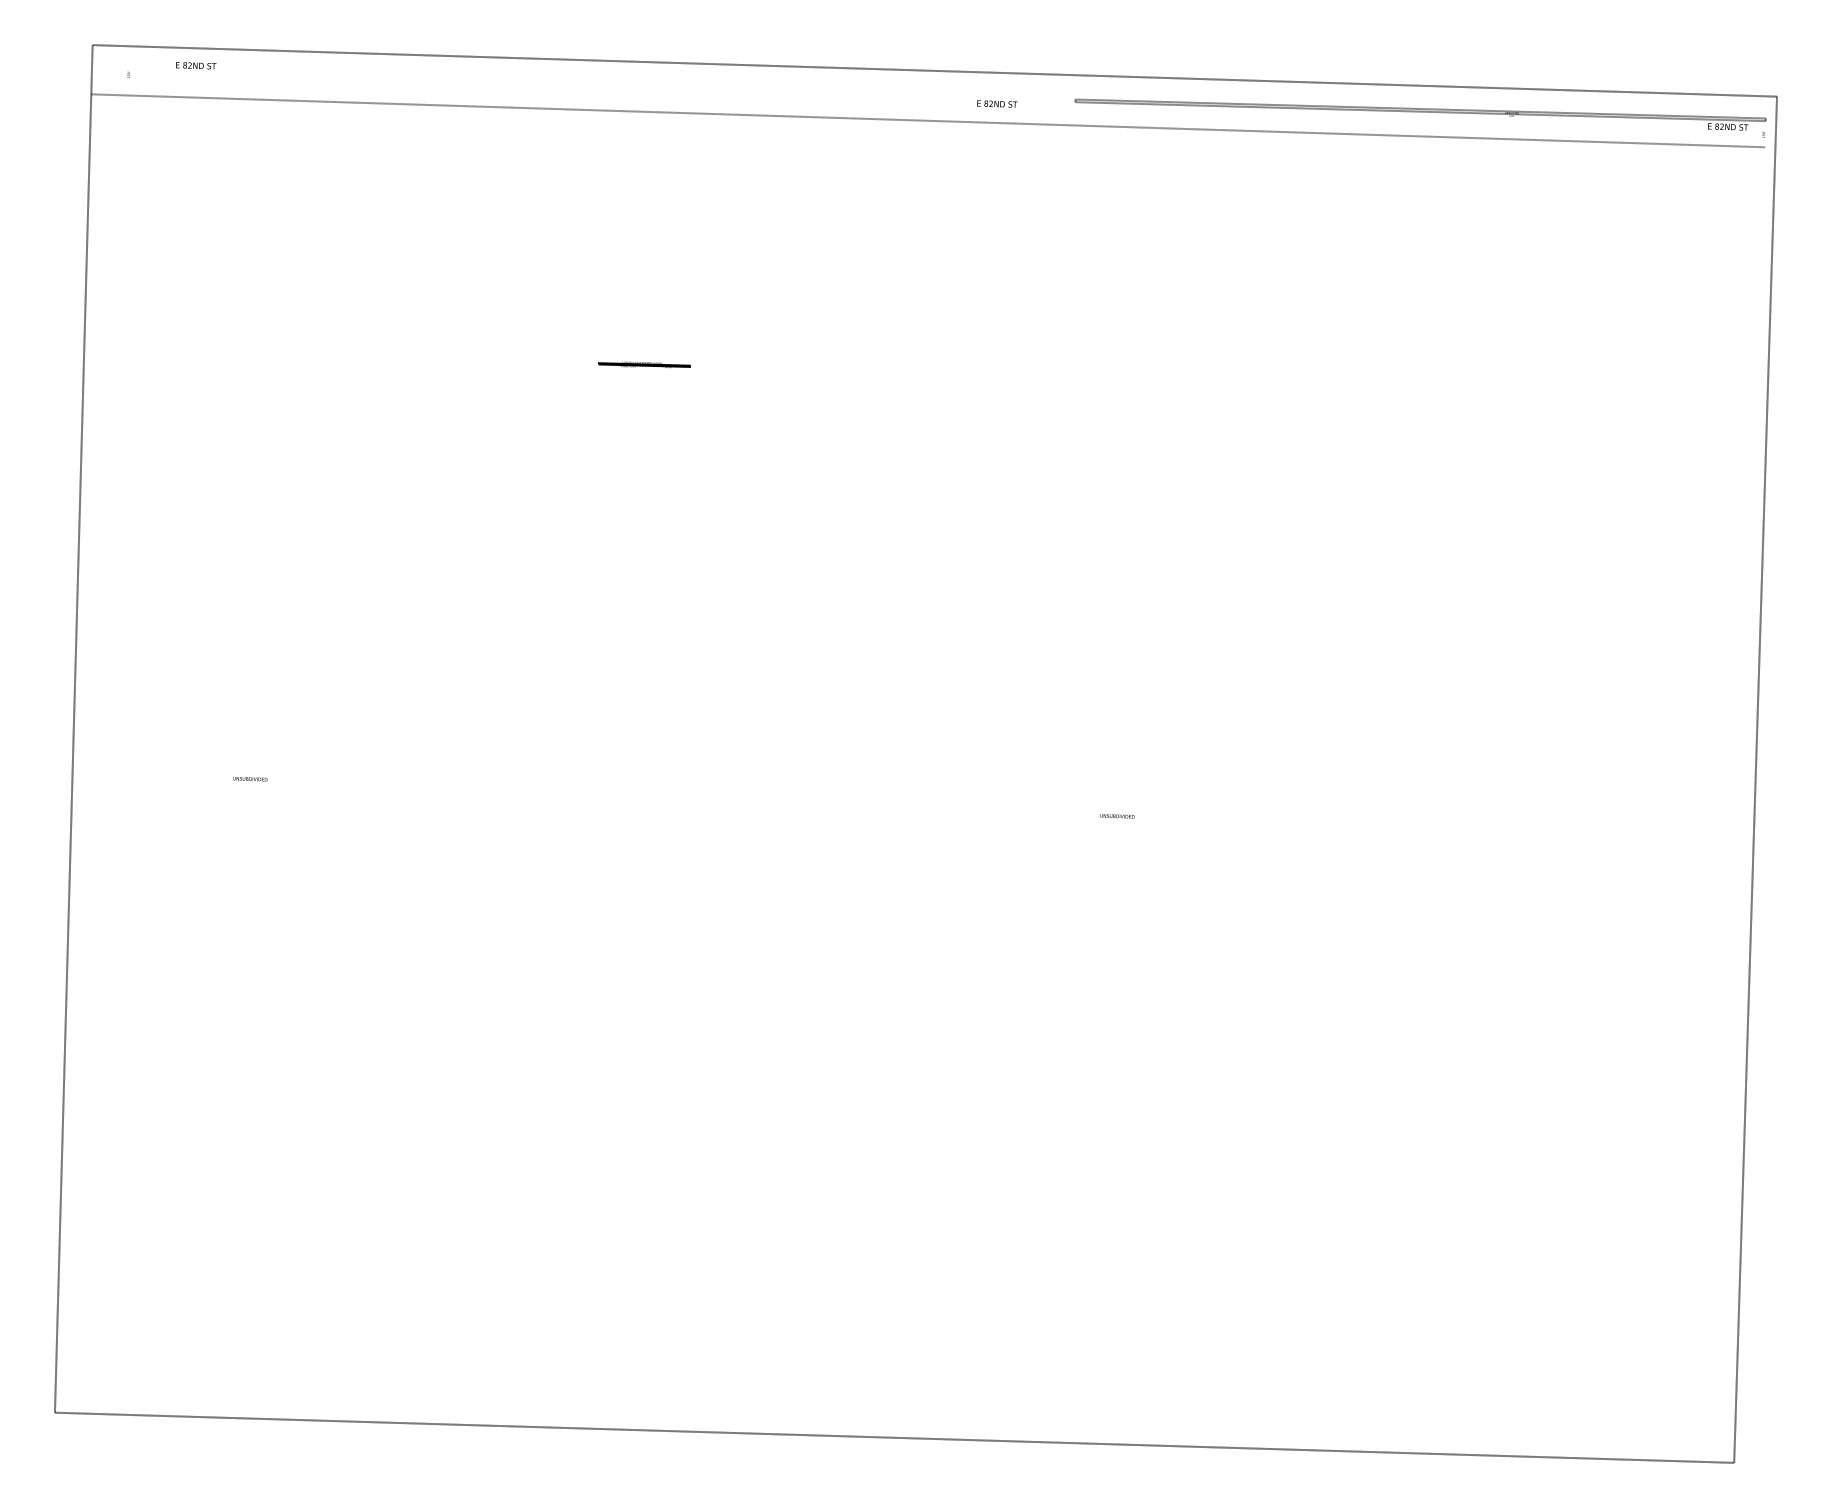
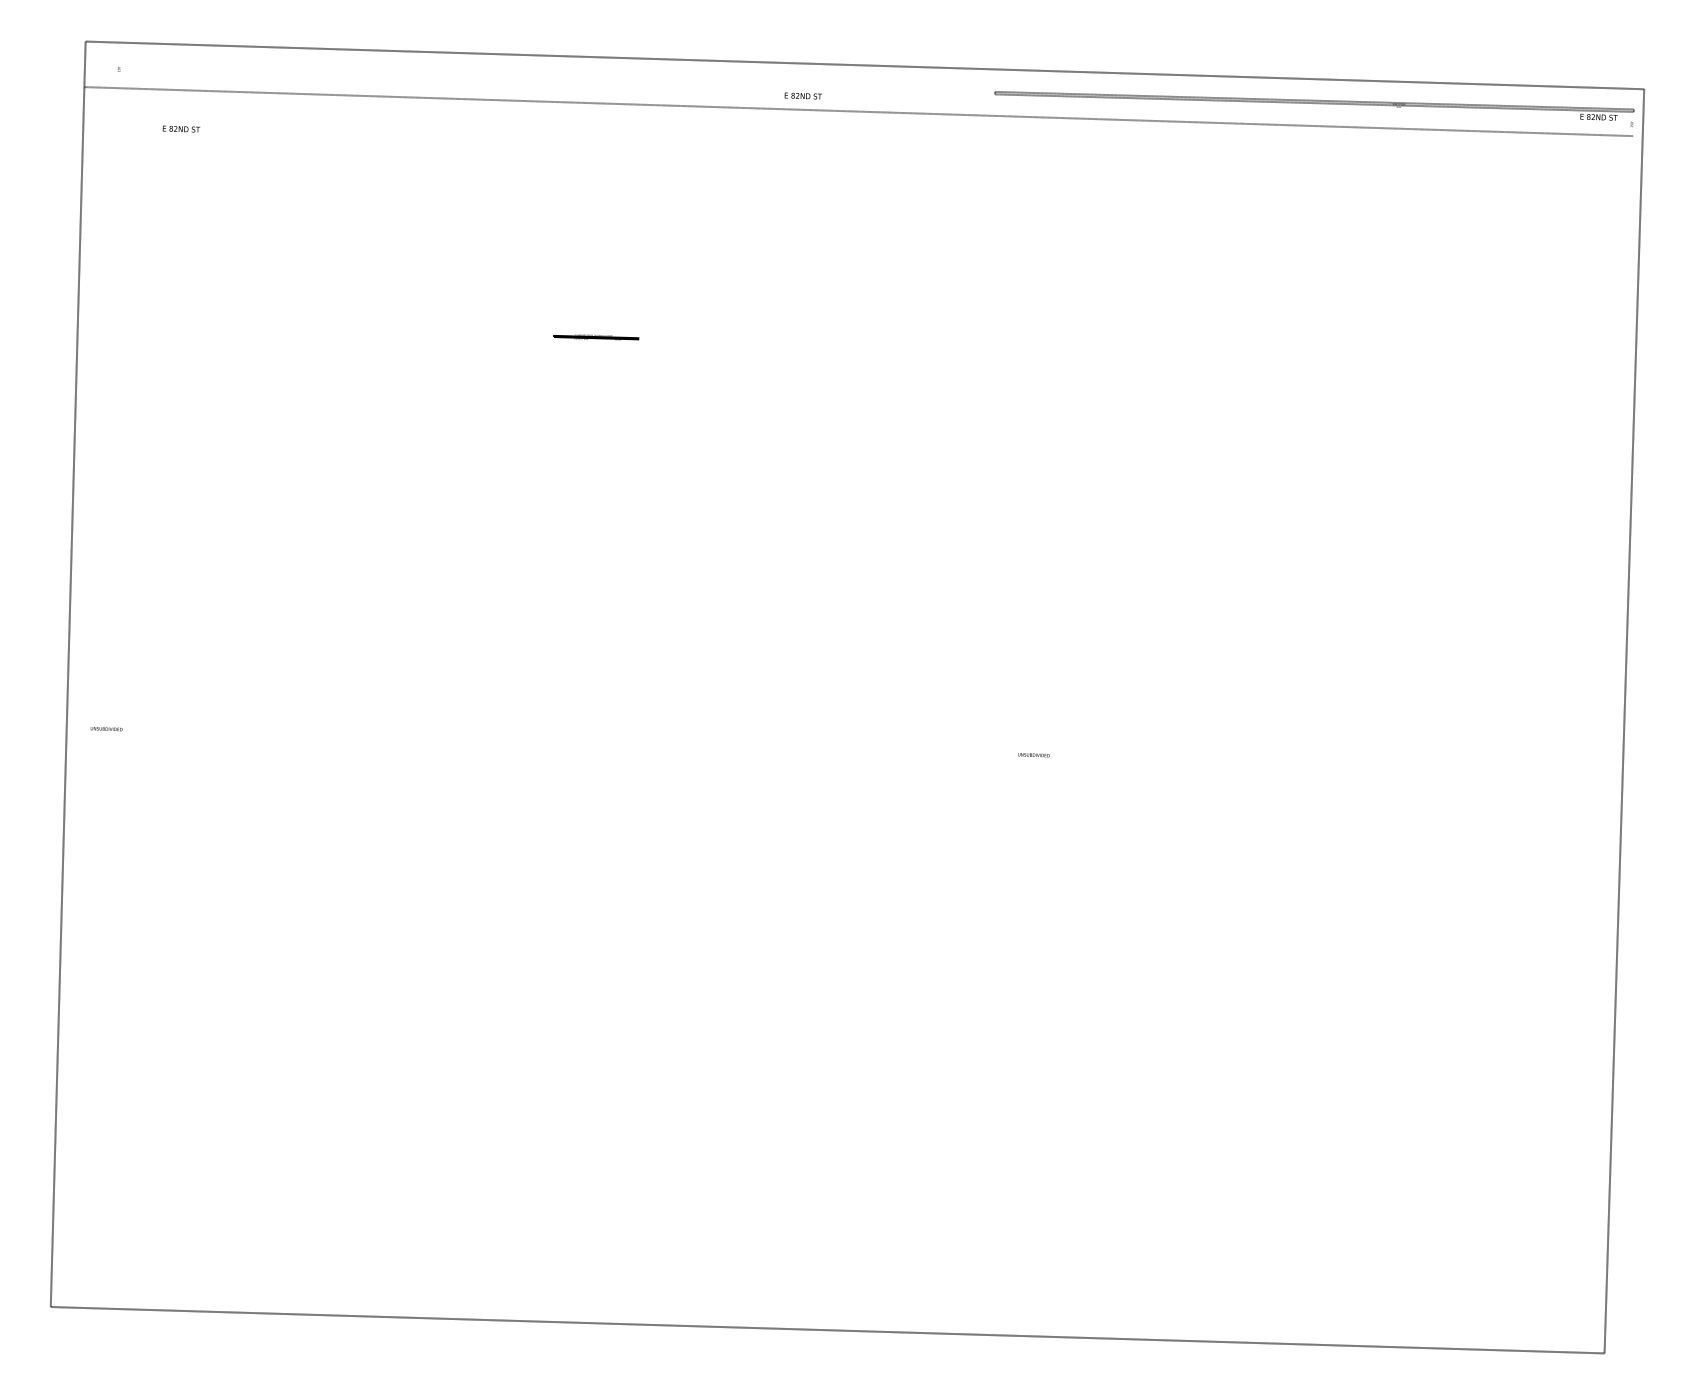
text: (196, 65) -> (181, 128), moved
text: (997, 103) -> (803, 95), moved
text: (250, 779) -> (106, 729), moved

